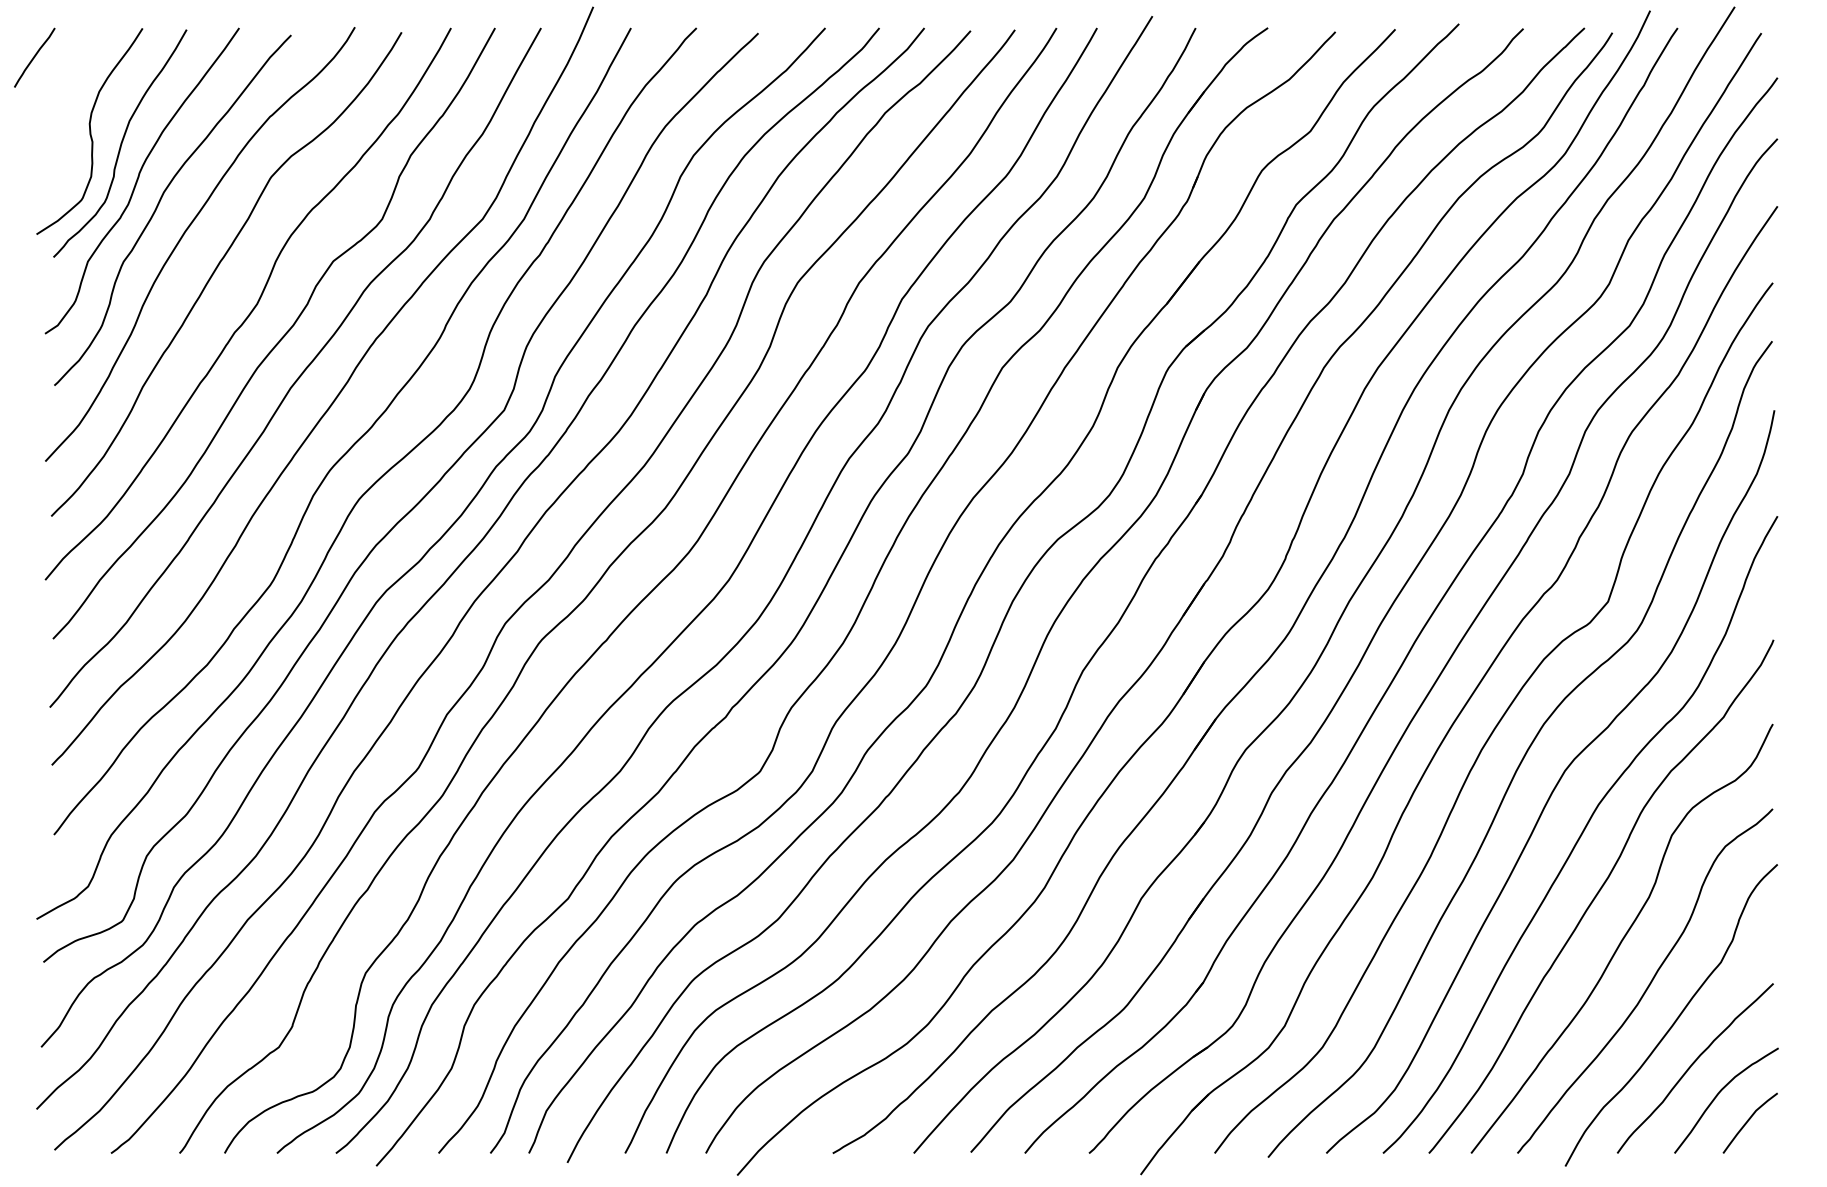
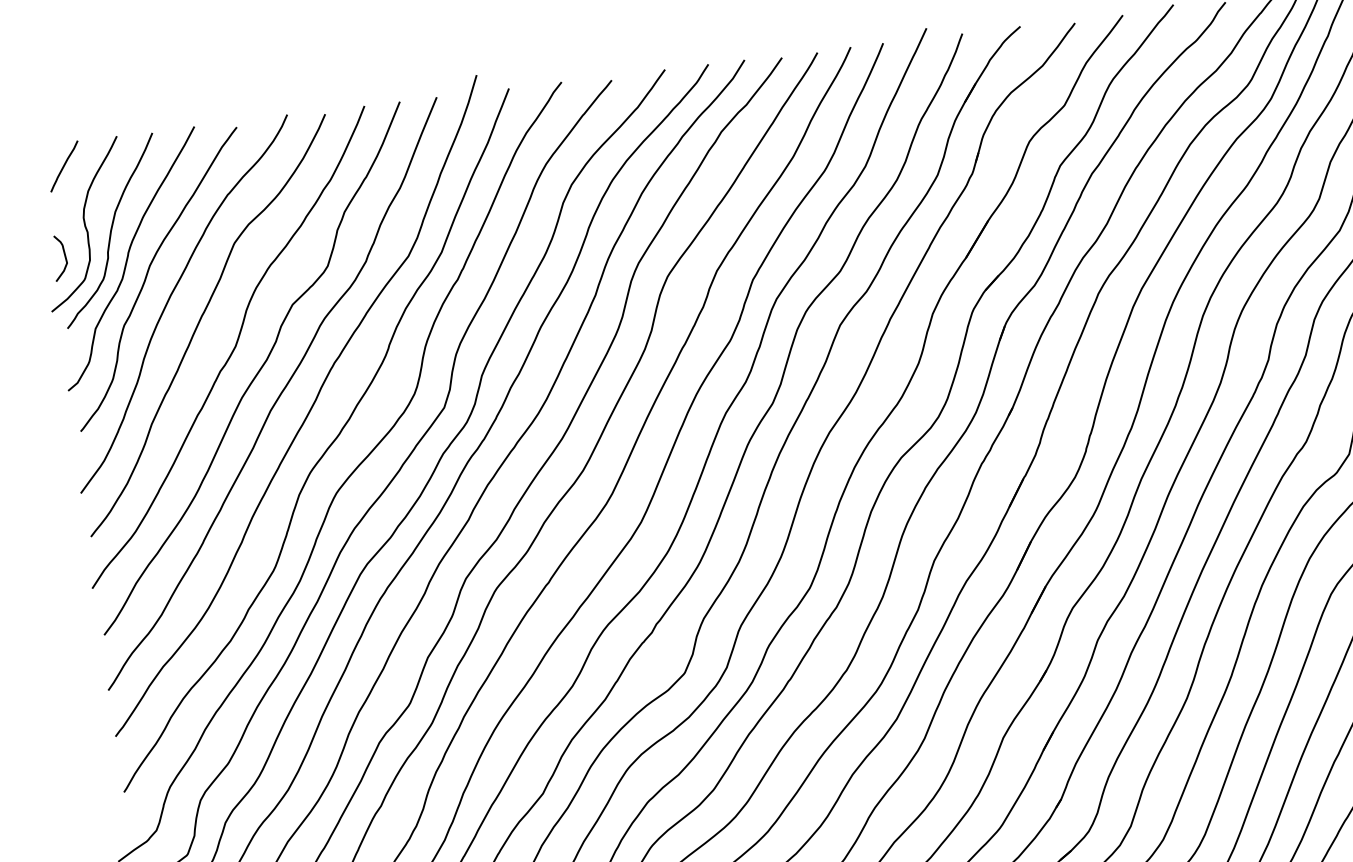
curve: (34, 57) -> (64, 166), moved
curve: (60, 169) -> (64, 257), added

